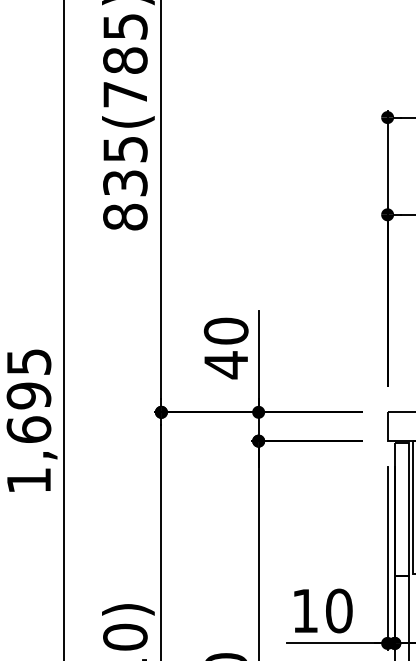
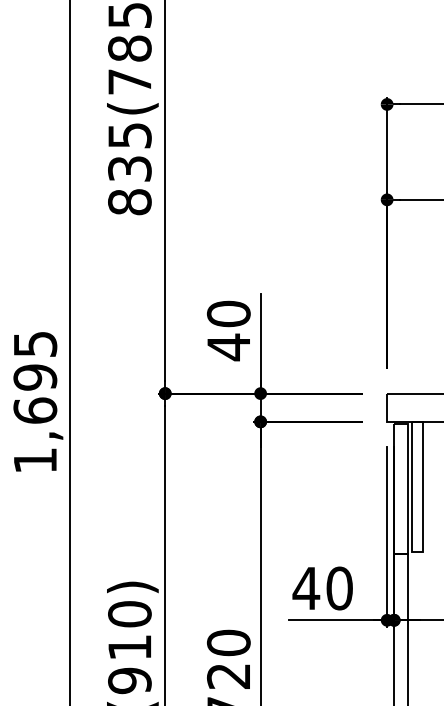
text: (305, 610) -> (306, 588), 10 -> 40

